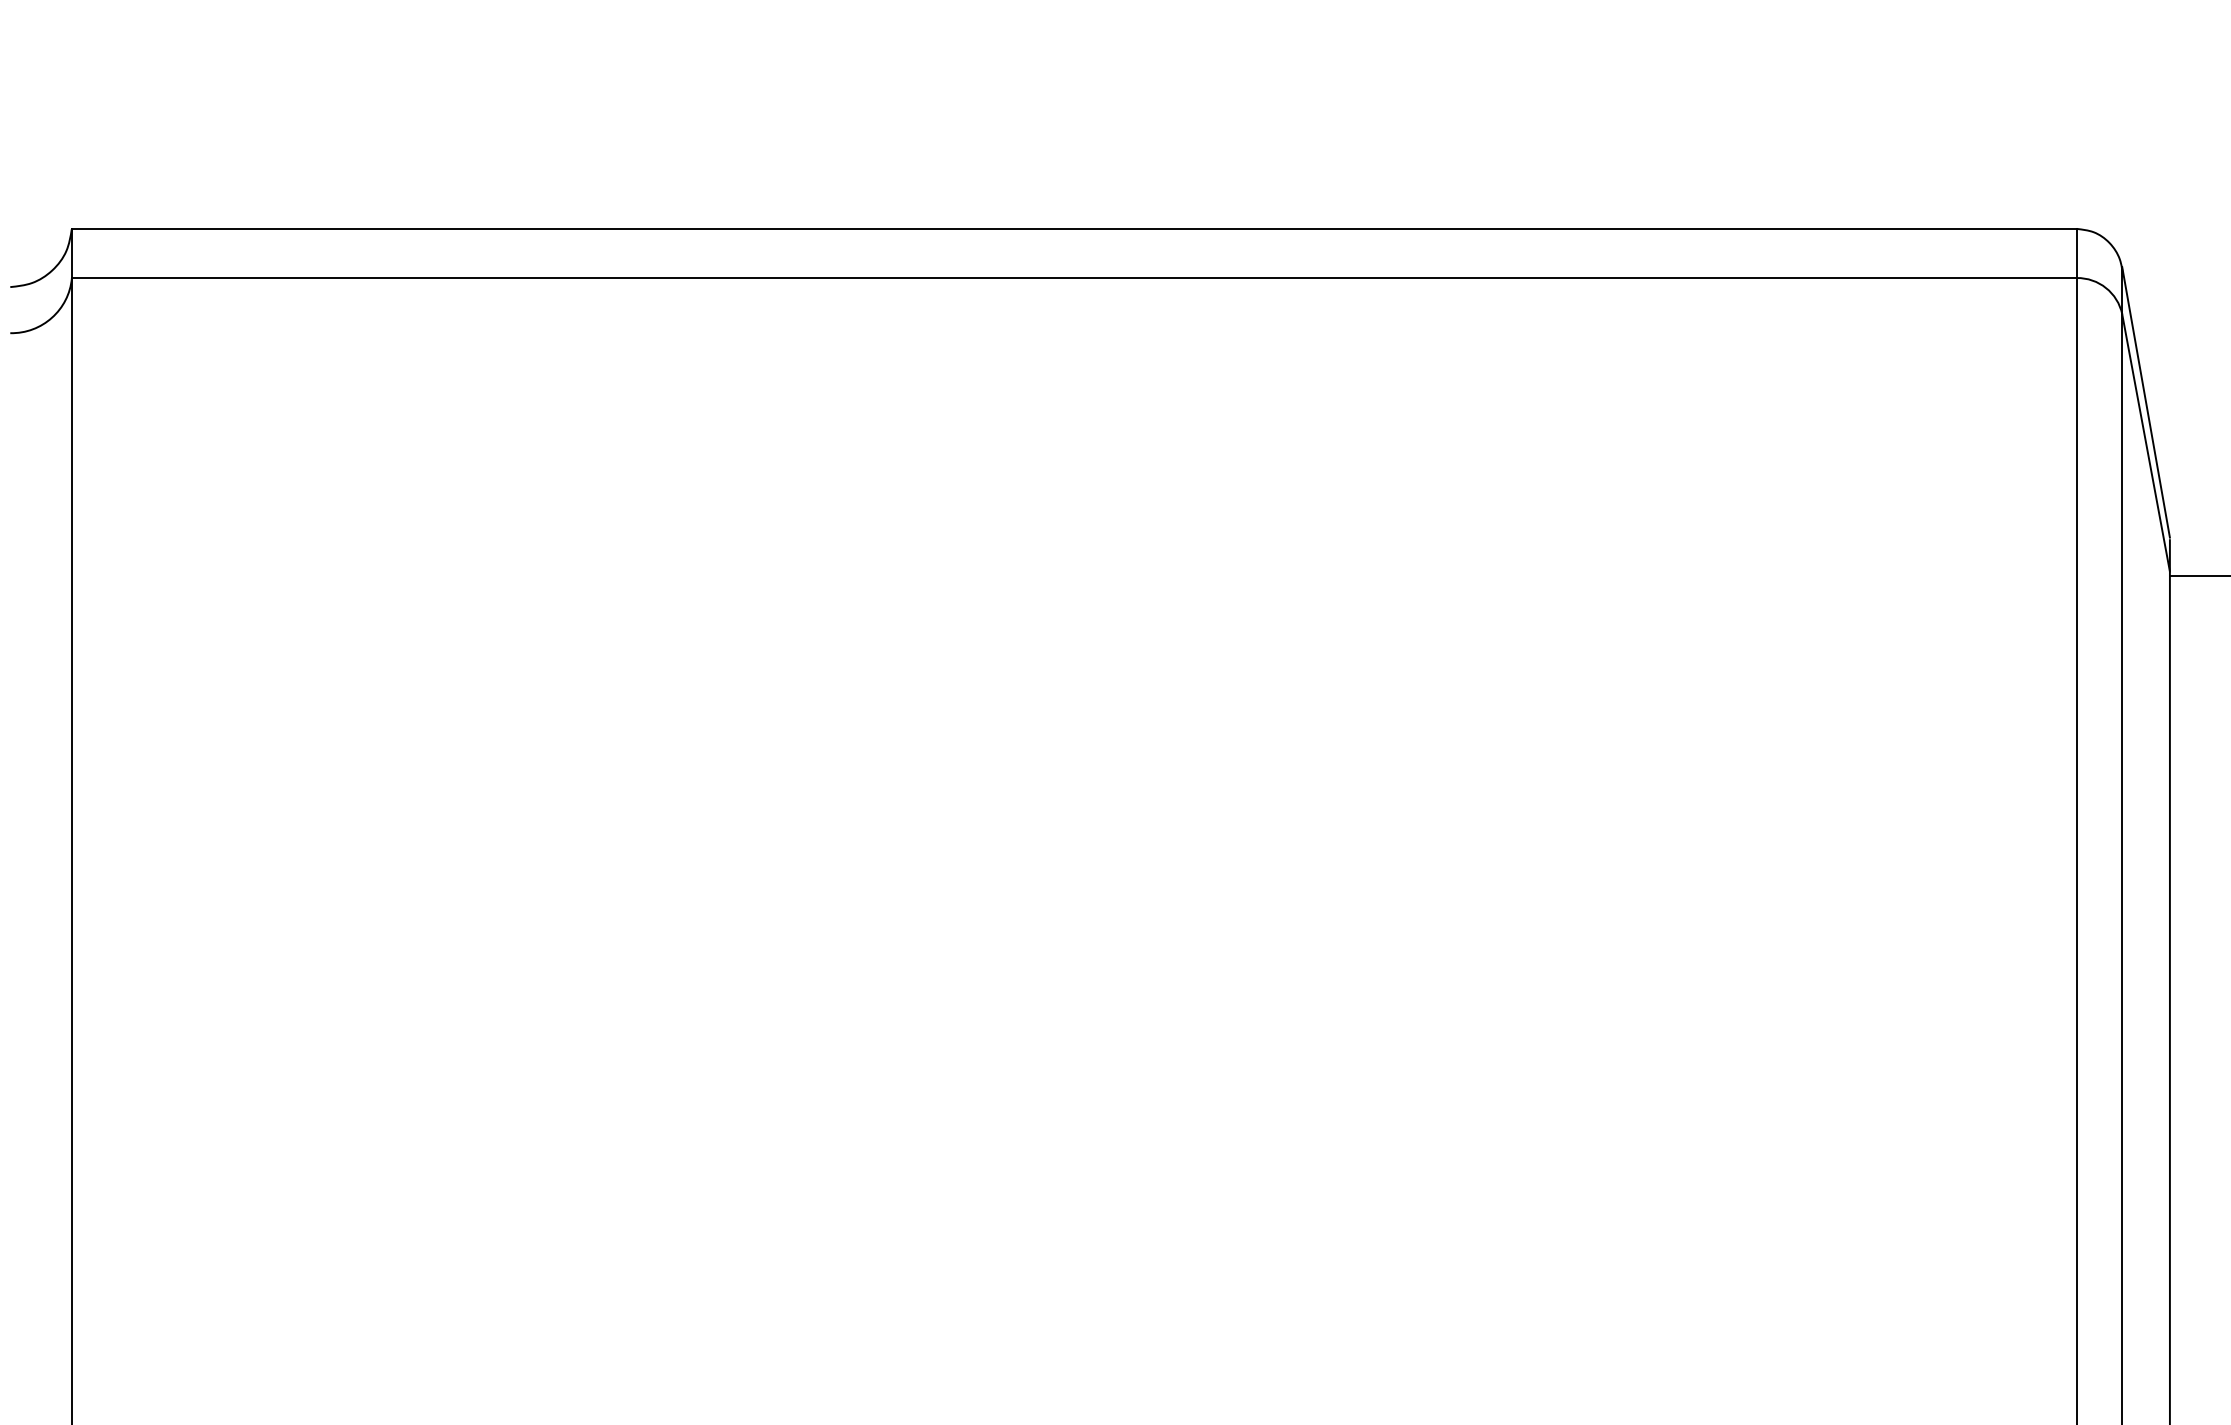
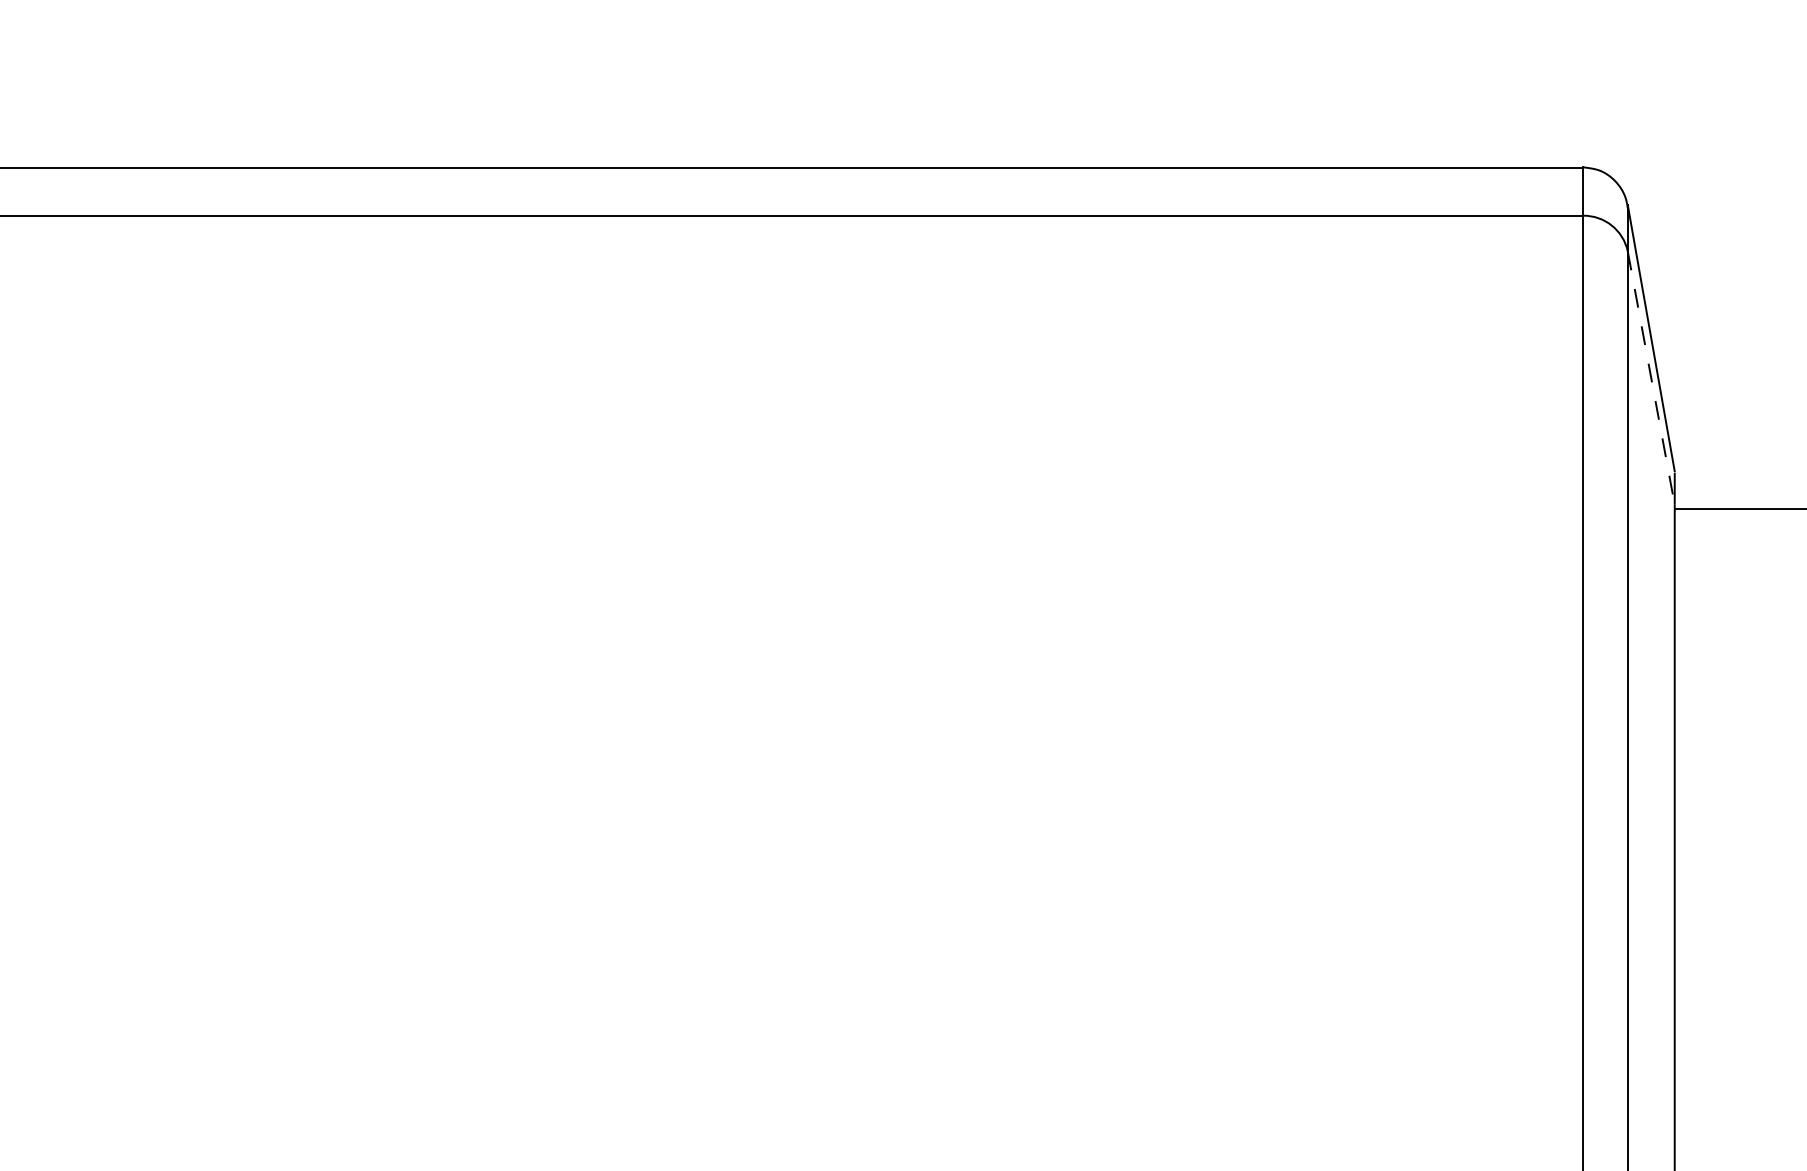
line: (2146, 443) -> (1651, 378), solid -> dashed

